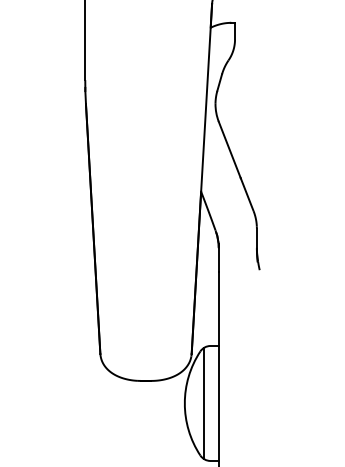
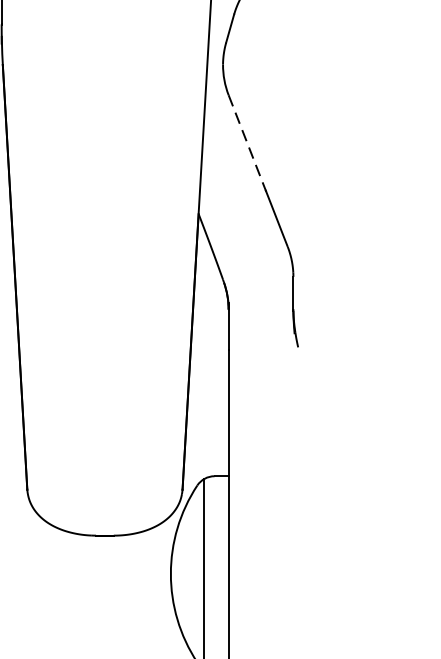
line: (229, 150) -> (246, 143), solid -> dashed

